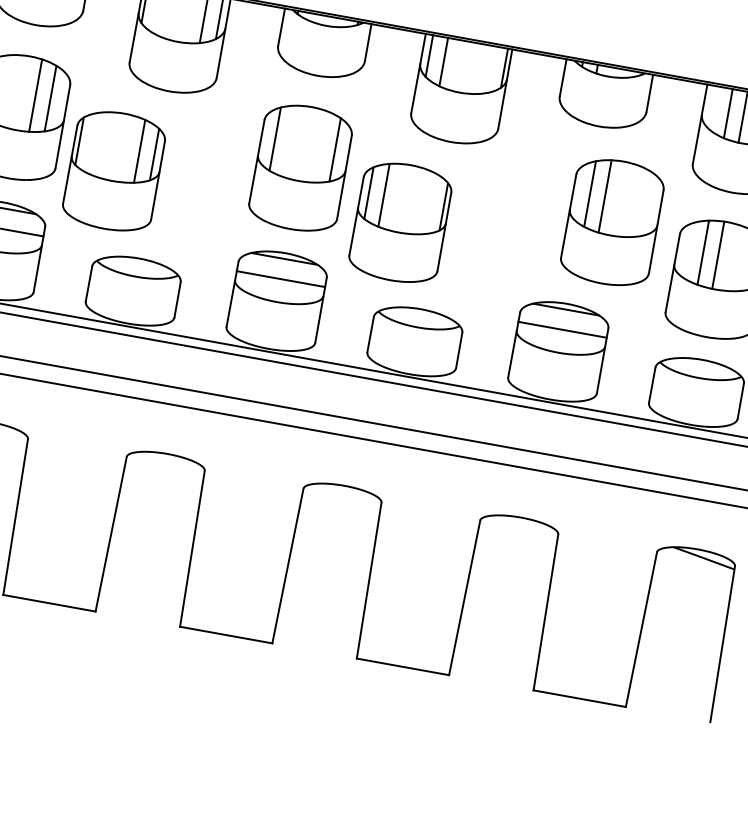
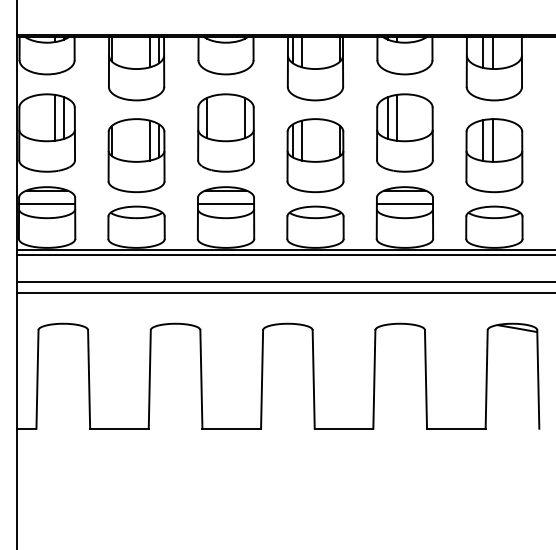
part: (114, 170) -> (136, 155), moved
part: (612, 221) -> (404, 132), moved
part: (400, 222) -> (315, 155), moved

